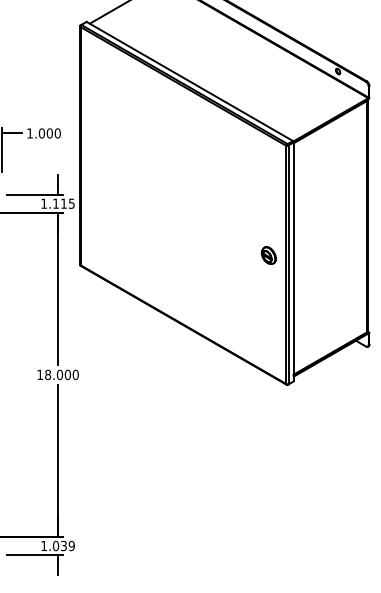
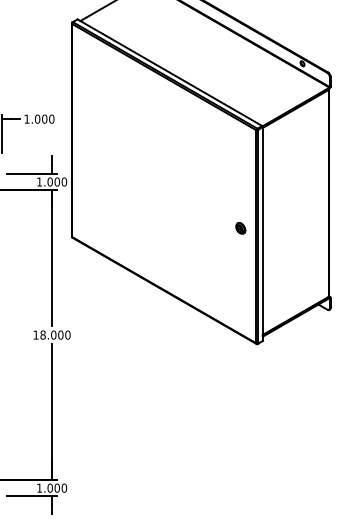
text: (63, 203) -> (56, 181), 1.115 -> 1.000
part: (269, 255) -> (241, 228), size x0.71
text: (67, 546) -> (60, 488), 1.039 -> 1.000

